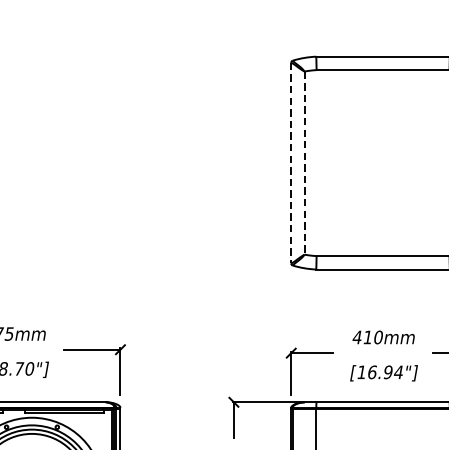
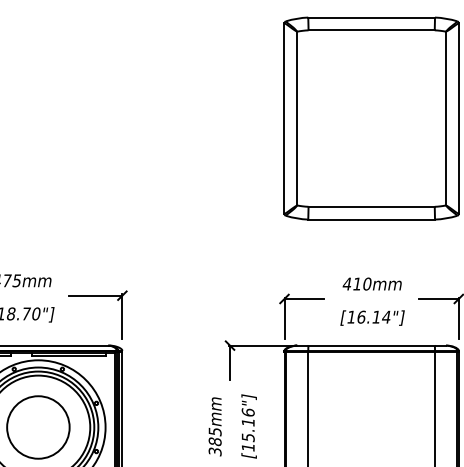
line: (304, 163) -> (297, 118), dashed -> solid
line: (291, 164) -> (284, 119), dashed -> solid
text: (388, 371) -> (376, 316), [16.94"] -> [16.14"]

